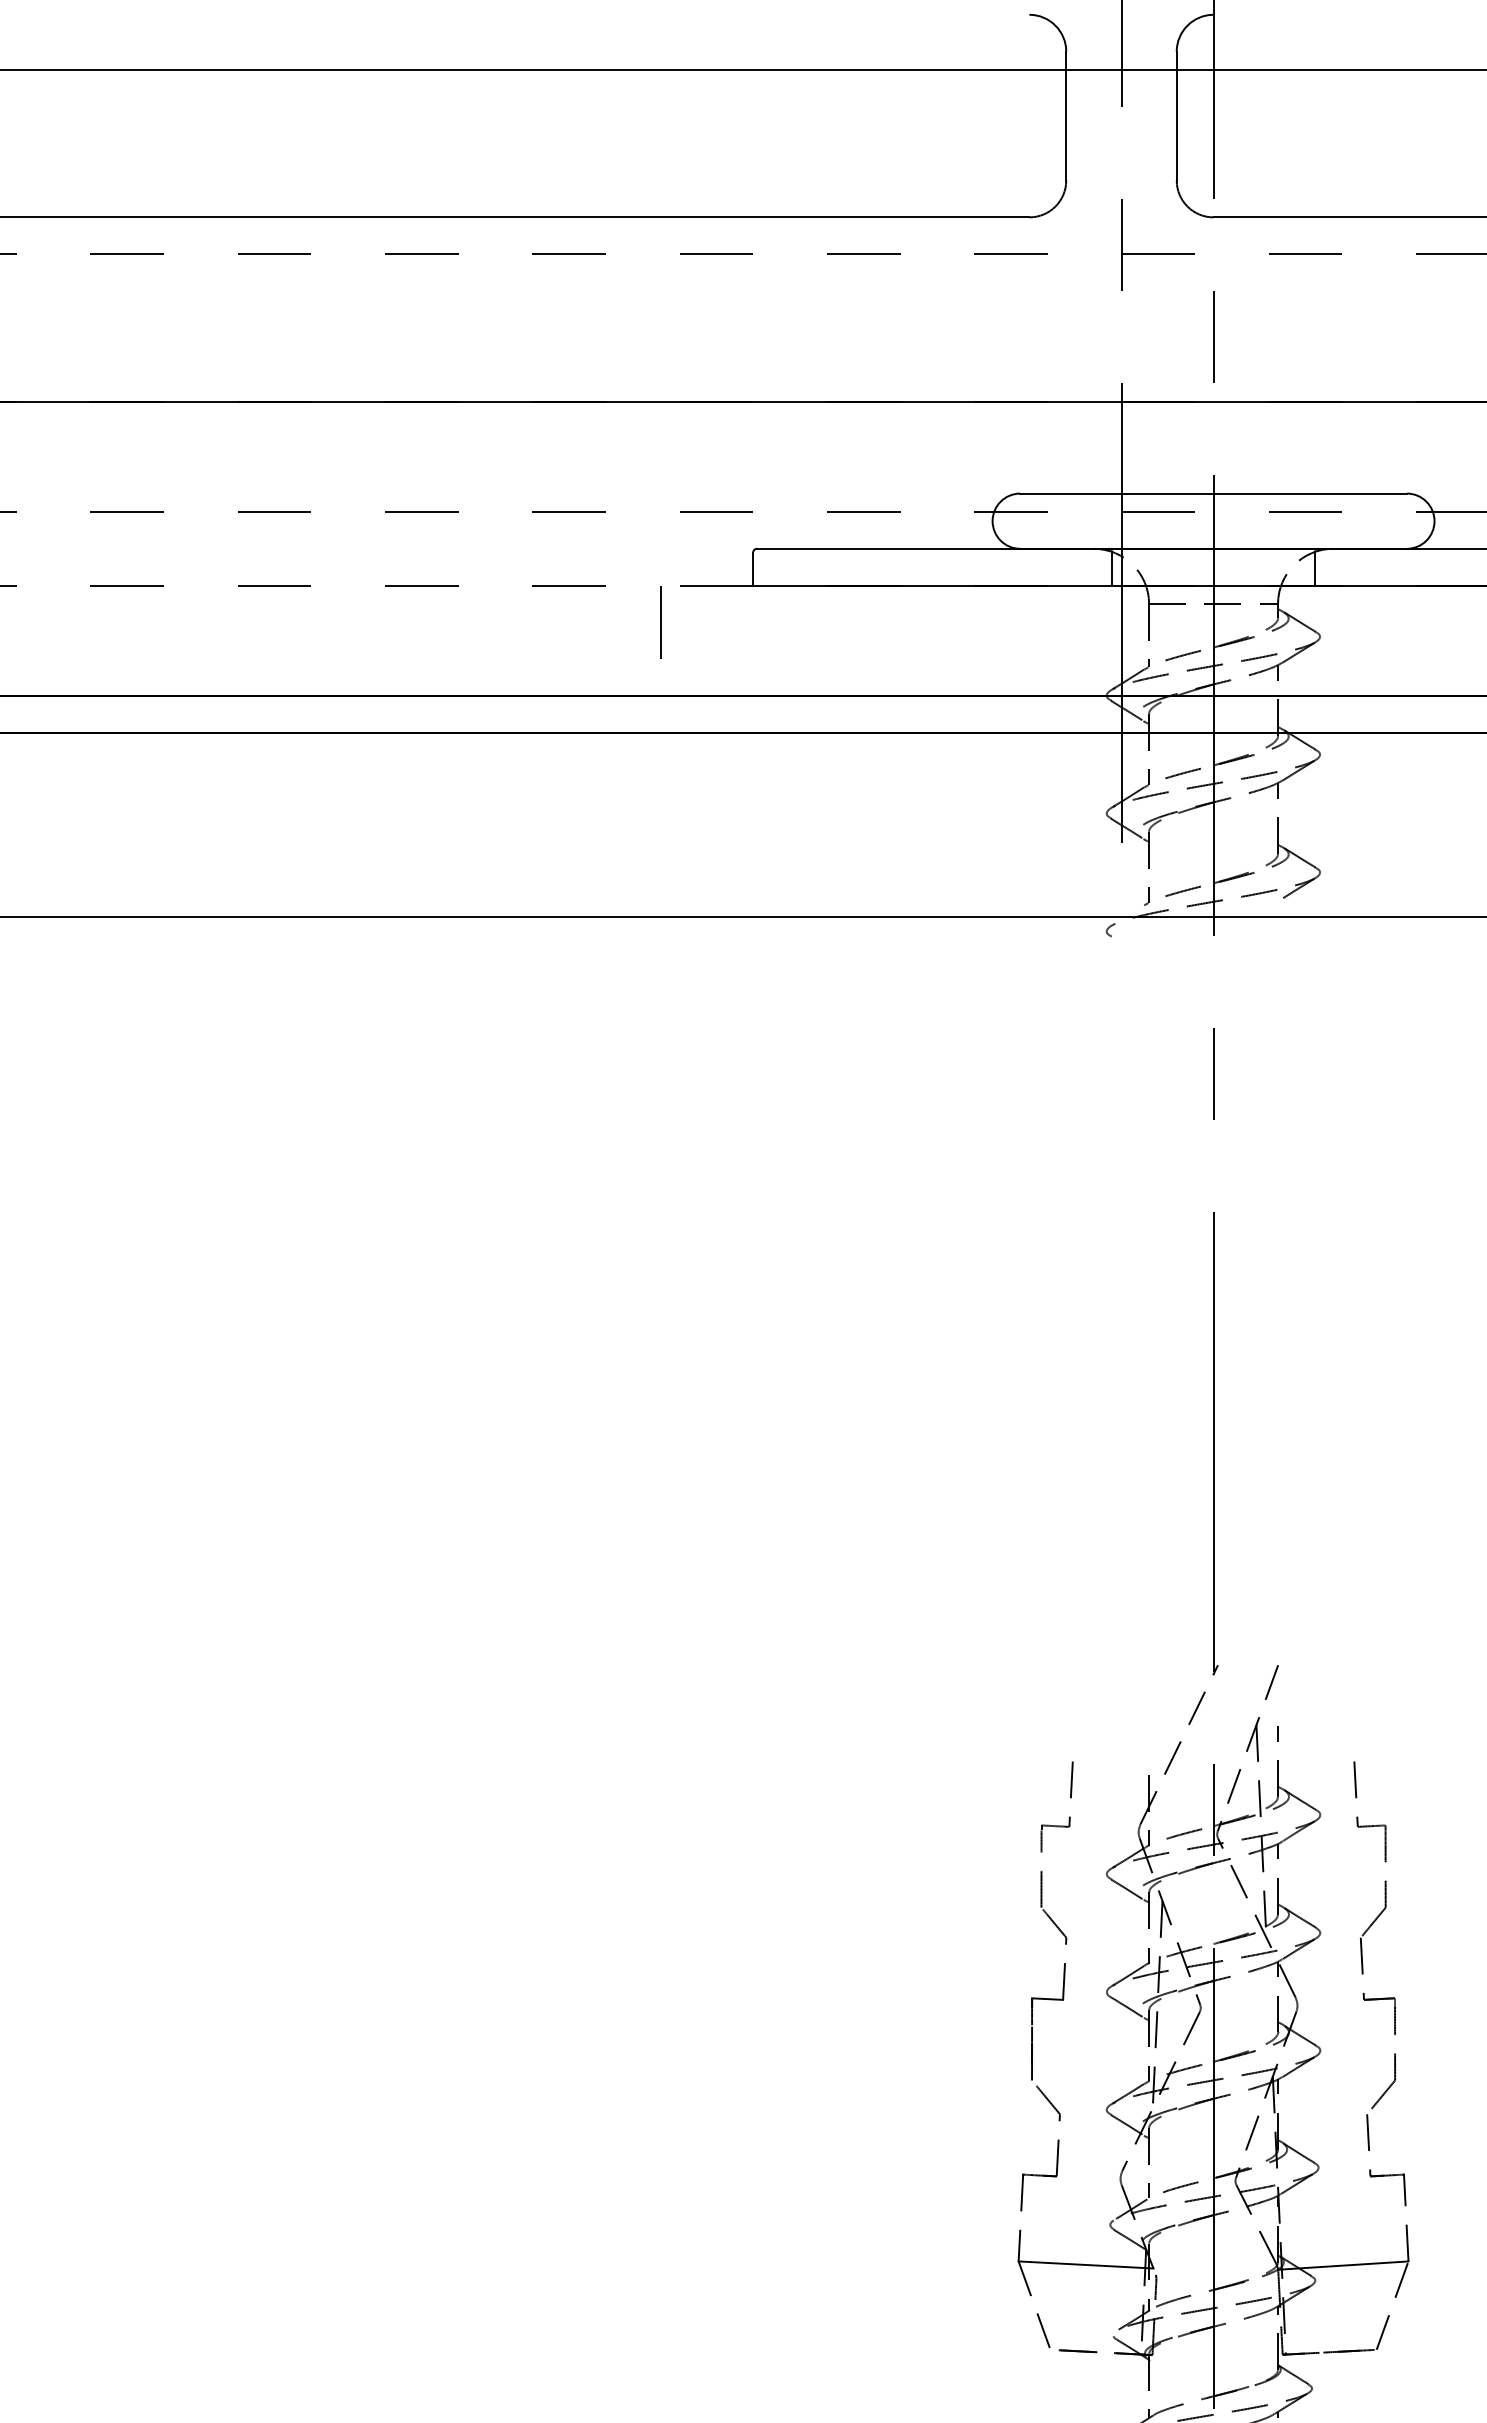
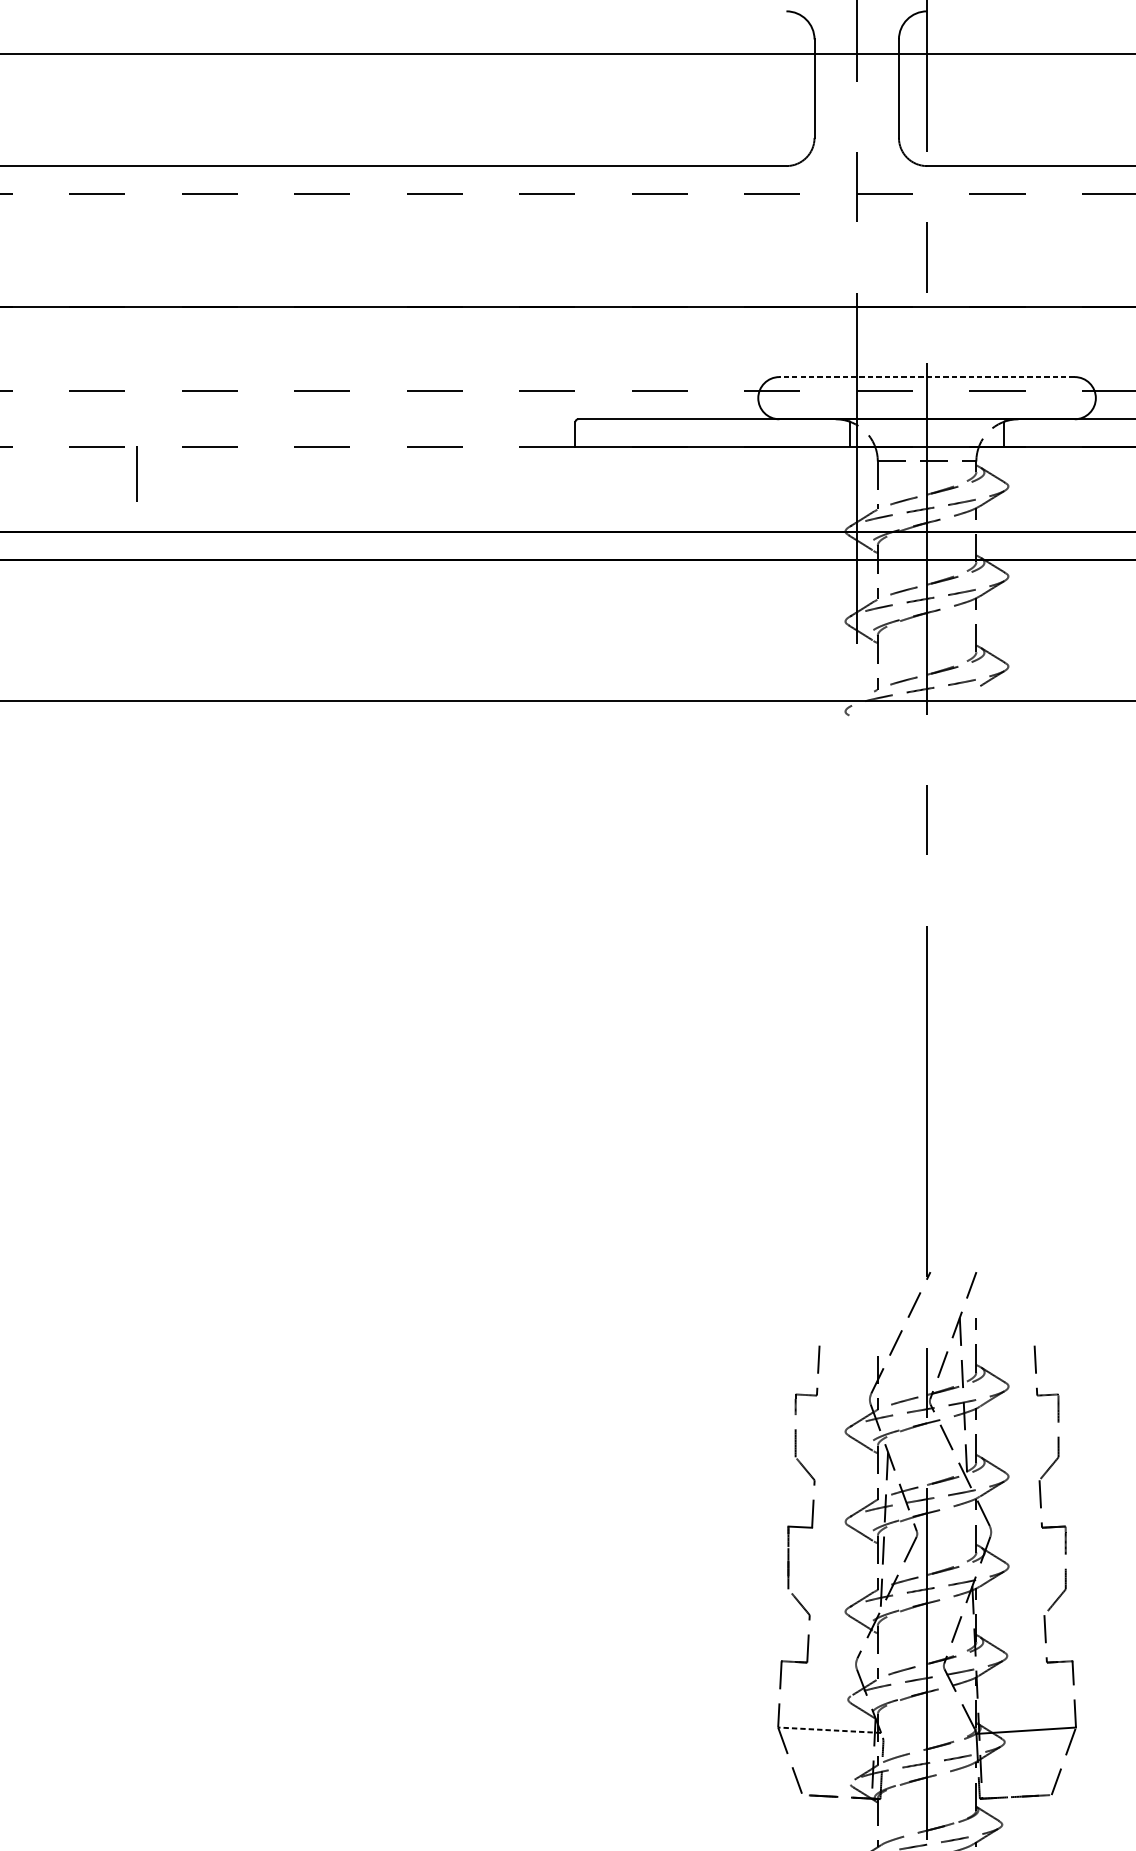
line: (1213, 493) -> (927, 377), solid -> dashed
line: (660, 622) -> (136, 474), moved
line: (1086, 2264) -> (830, 1729), solid -> dashed

